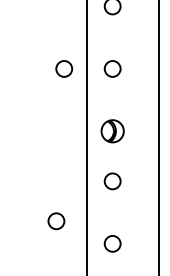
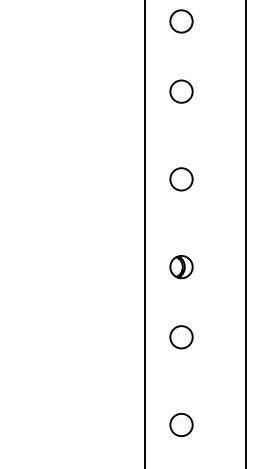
circle: (64, 69) -> (113, 179), removed
part: (112, 131) -> (181, 267), size x0.71
circle: (56, 221) -> (102, 393), removed

